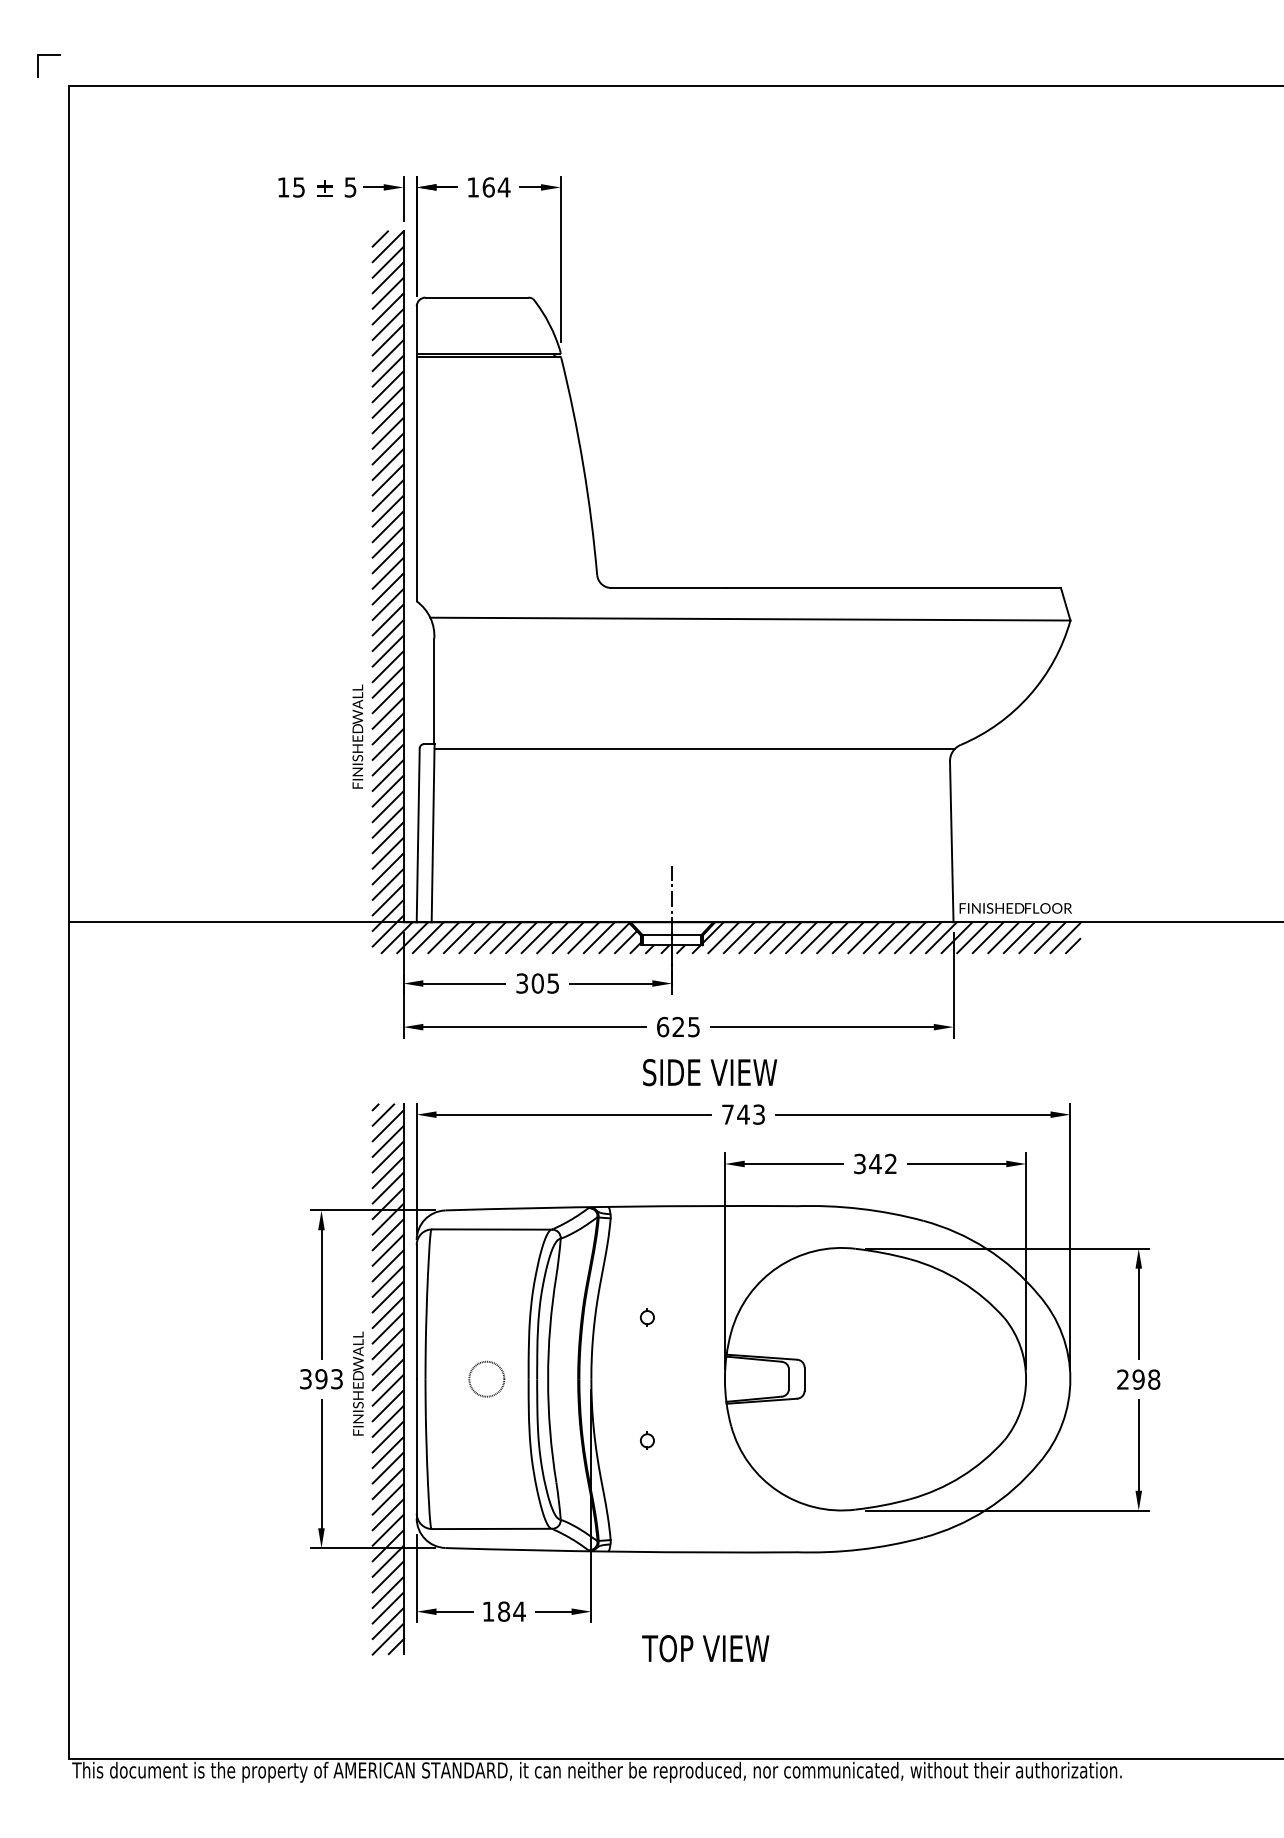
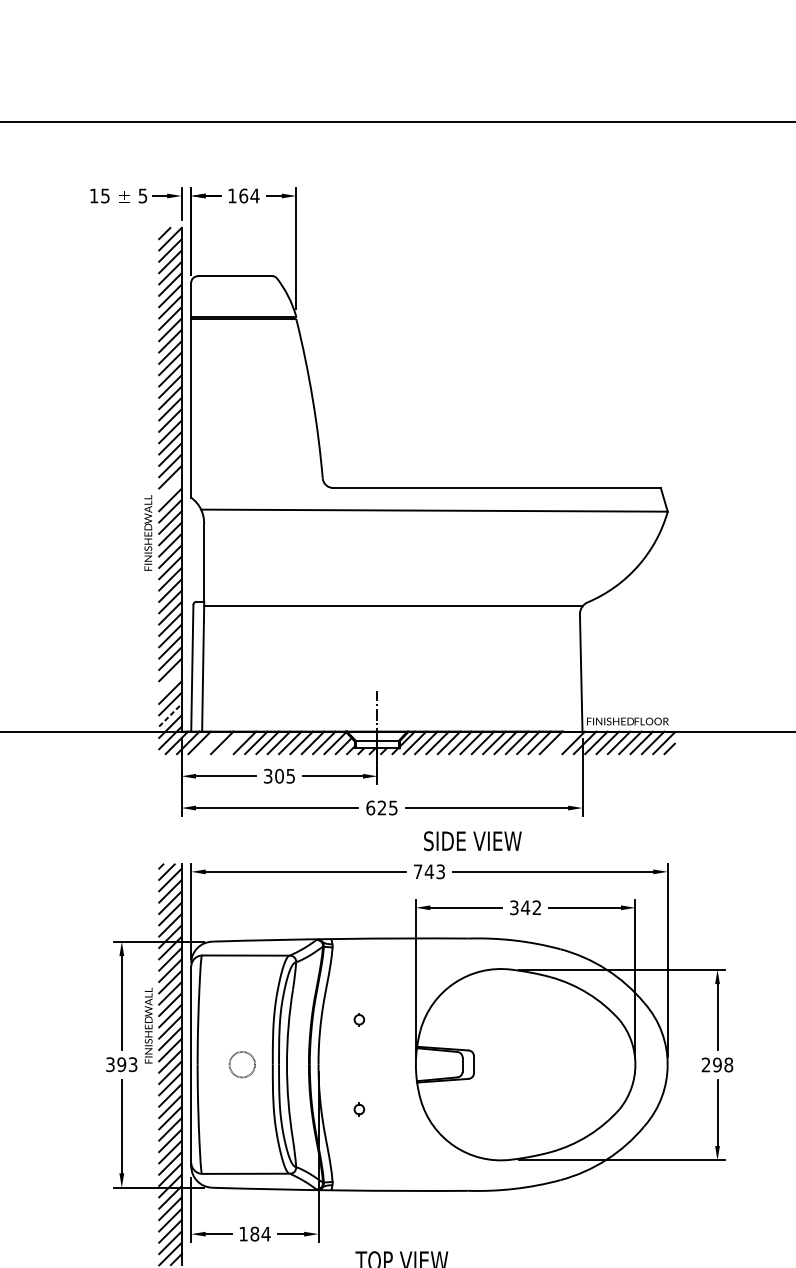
line: (387, 588) -> (169, 488), removed
text: (357, 736) -> (148, 532), moved
line: (387, 852) -> (169, 680), removed
line: (388, 899) -> (170, 715), solid -> dashed
line: (443, 937) -> (210, 742), removed
line: (474, 937) -> (233, 742), removed
line: (925, 937) -> (562, 742), removed
text: (710, 1072) -> (473, 841), moved
text: (358, 1383) -> (148, 1025), moved

